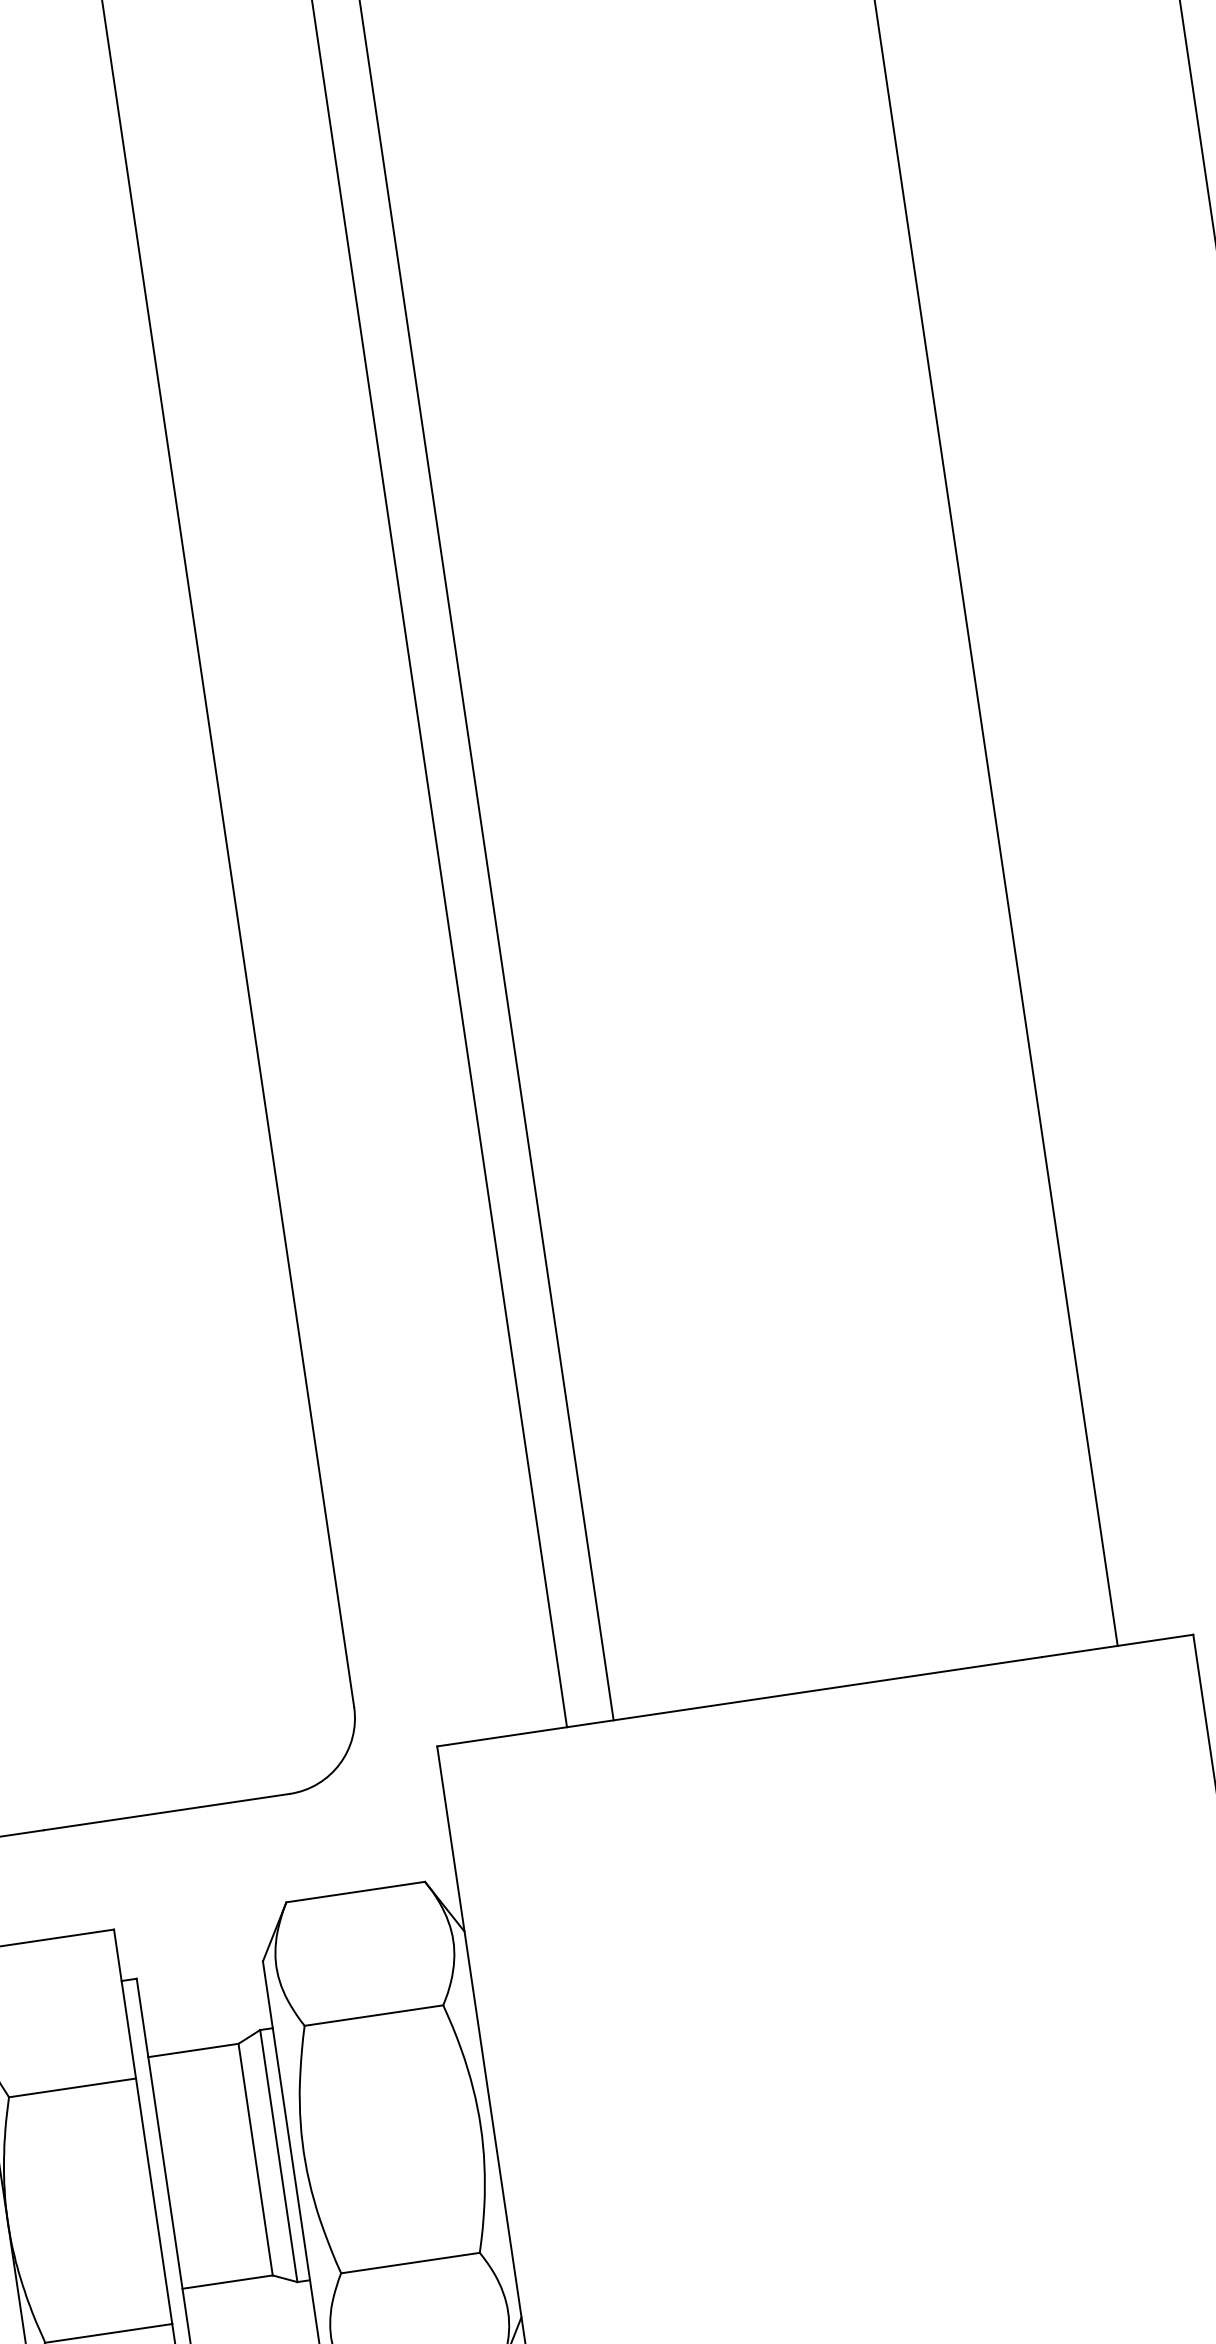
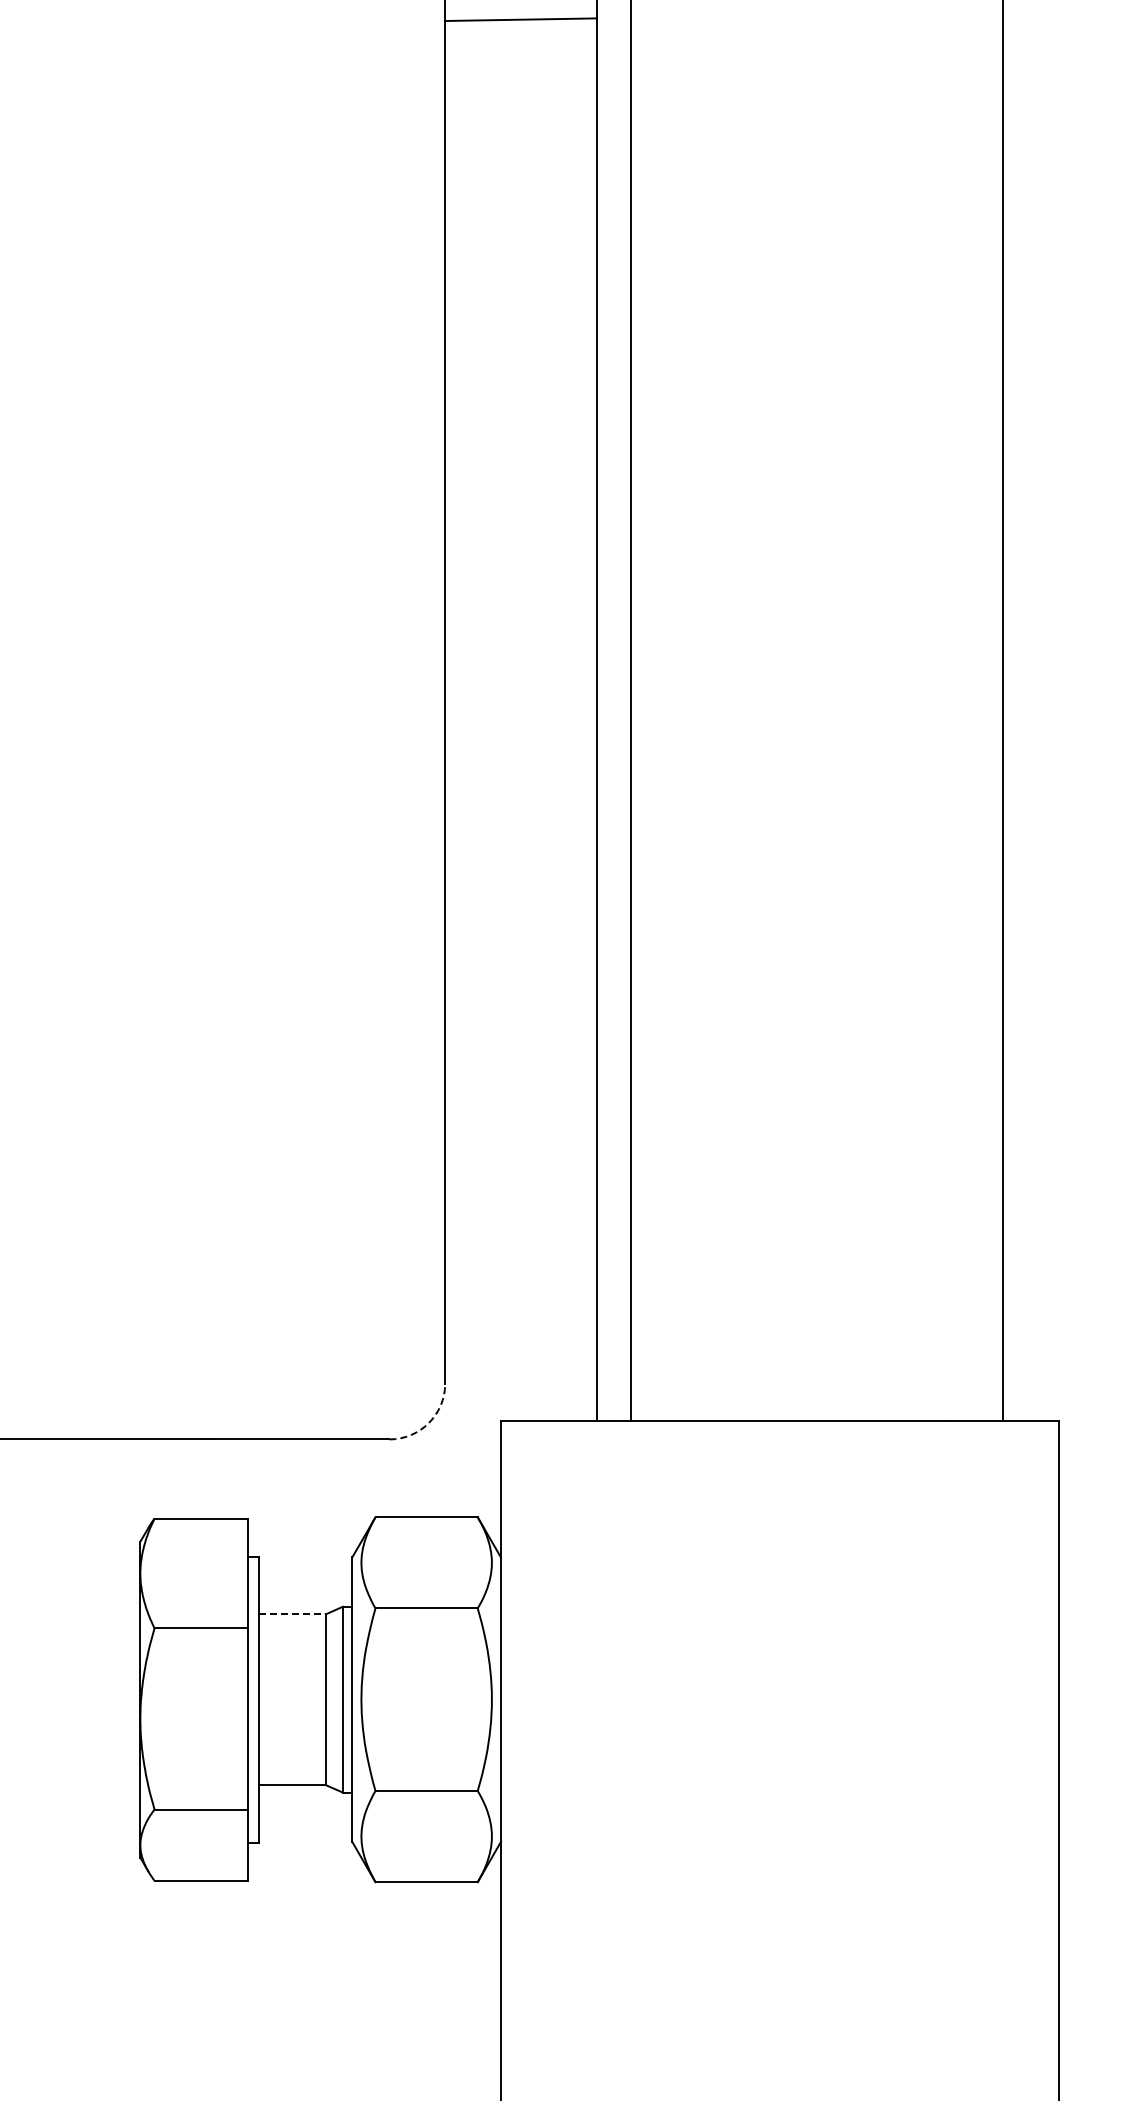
arc: (339, 1764) -> (428, 1423), solid -> dashed
line: (194, 2050) -> (293, 1614), solid -> dashed

